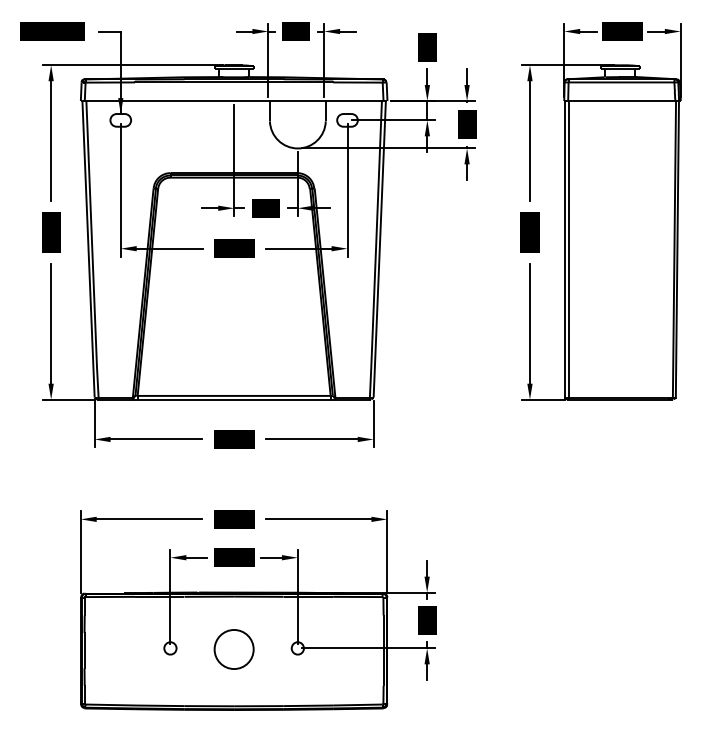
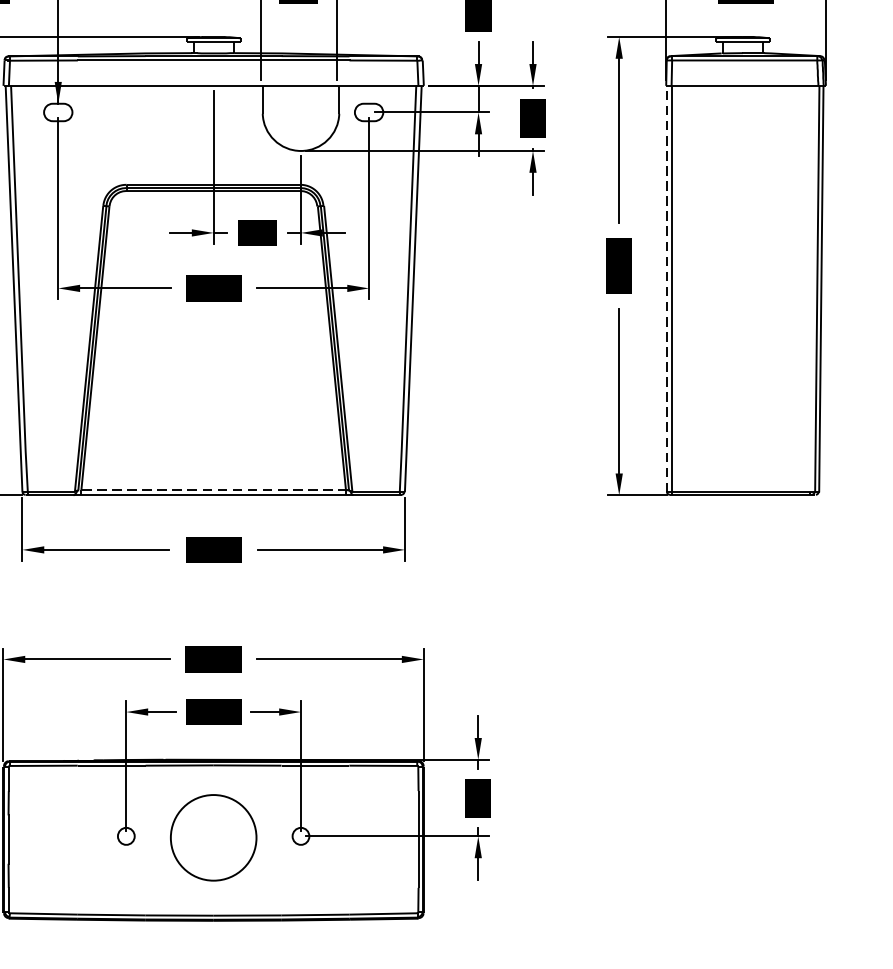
line: (564, 248) -> (666, 288), solid -> dashed
line: (233, 395) -> (212, 489), solid -> dashed
circle: (233, 649) -> (212, 837), size x1.6

